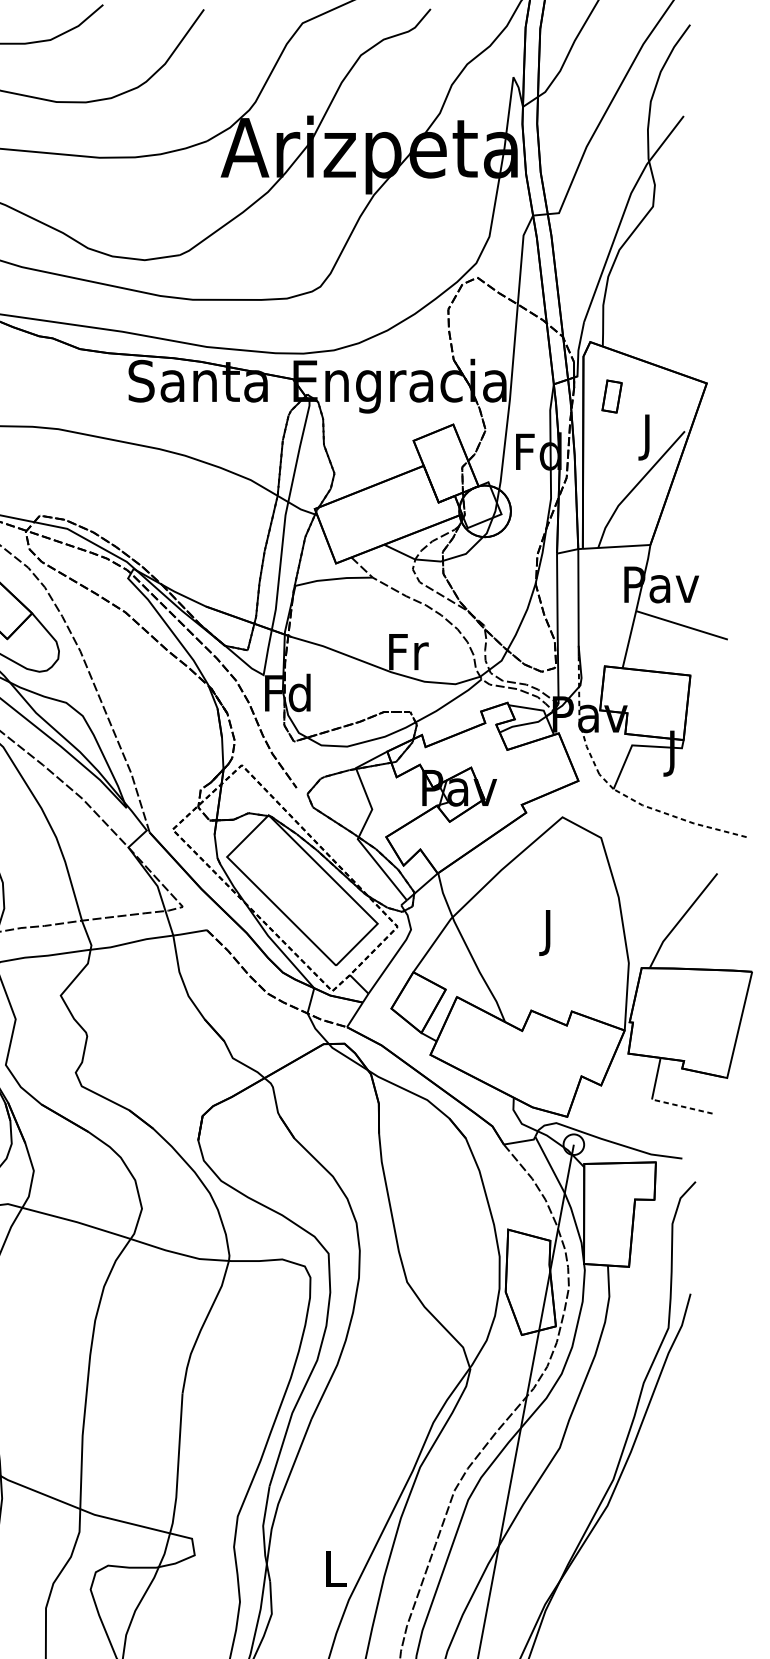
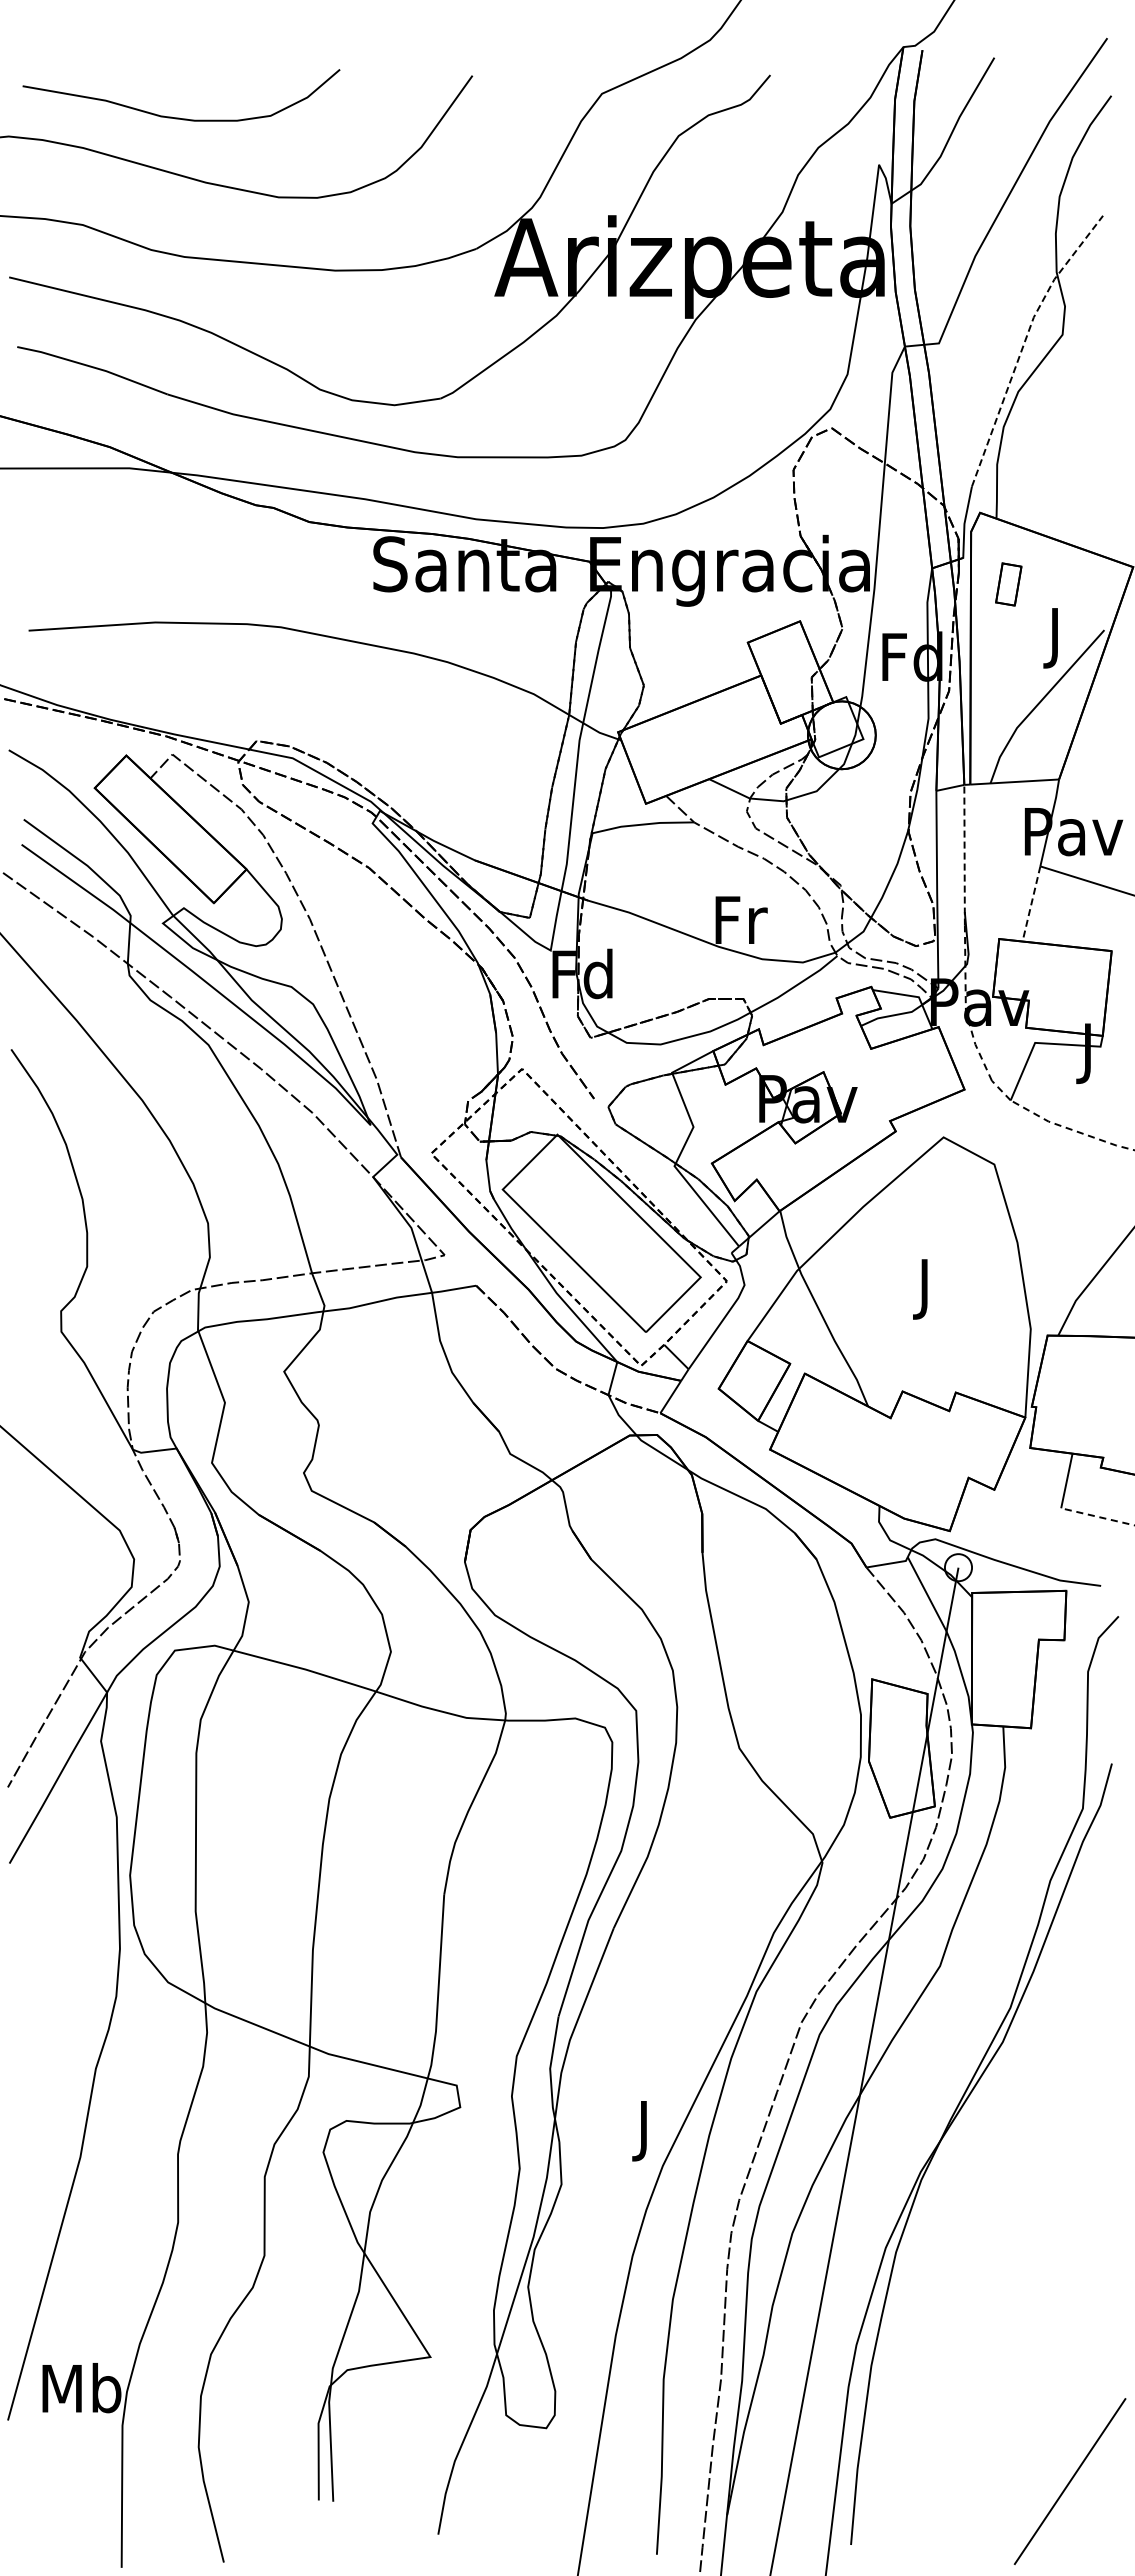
line: (624, 212) -> (1024, 342), solid -> dashed
line: (578, 602) -> (964, 854), solid -> dashed
line: (629, 639) -> (1031, 903), solid -> dashed
text: (335, 1573) -> (645, 2131), L -> J

